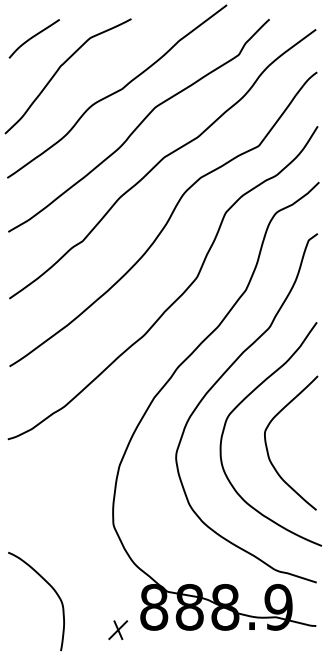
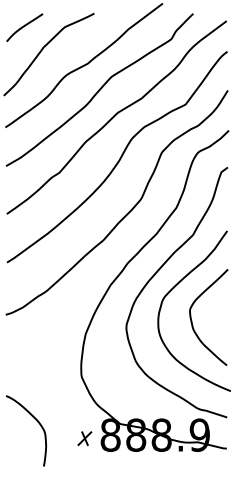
part: (118, 630) -> (85, 438), moved

